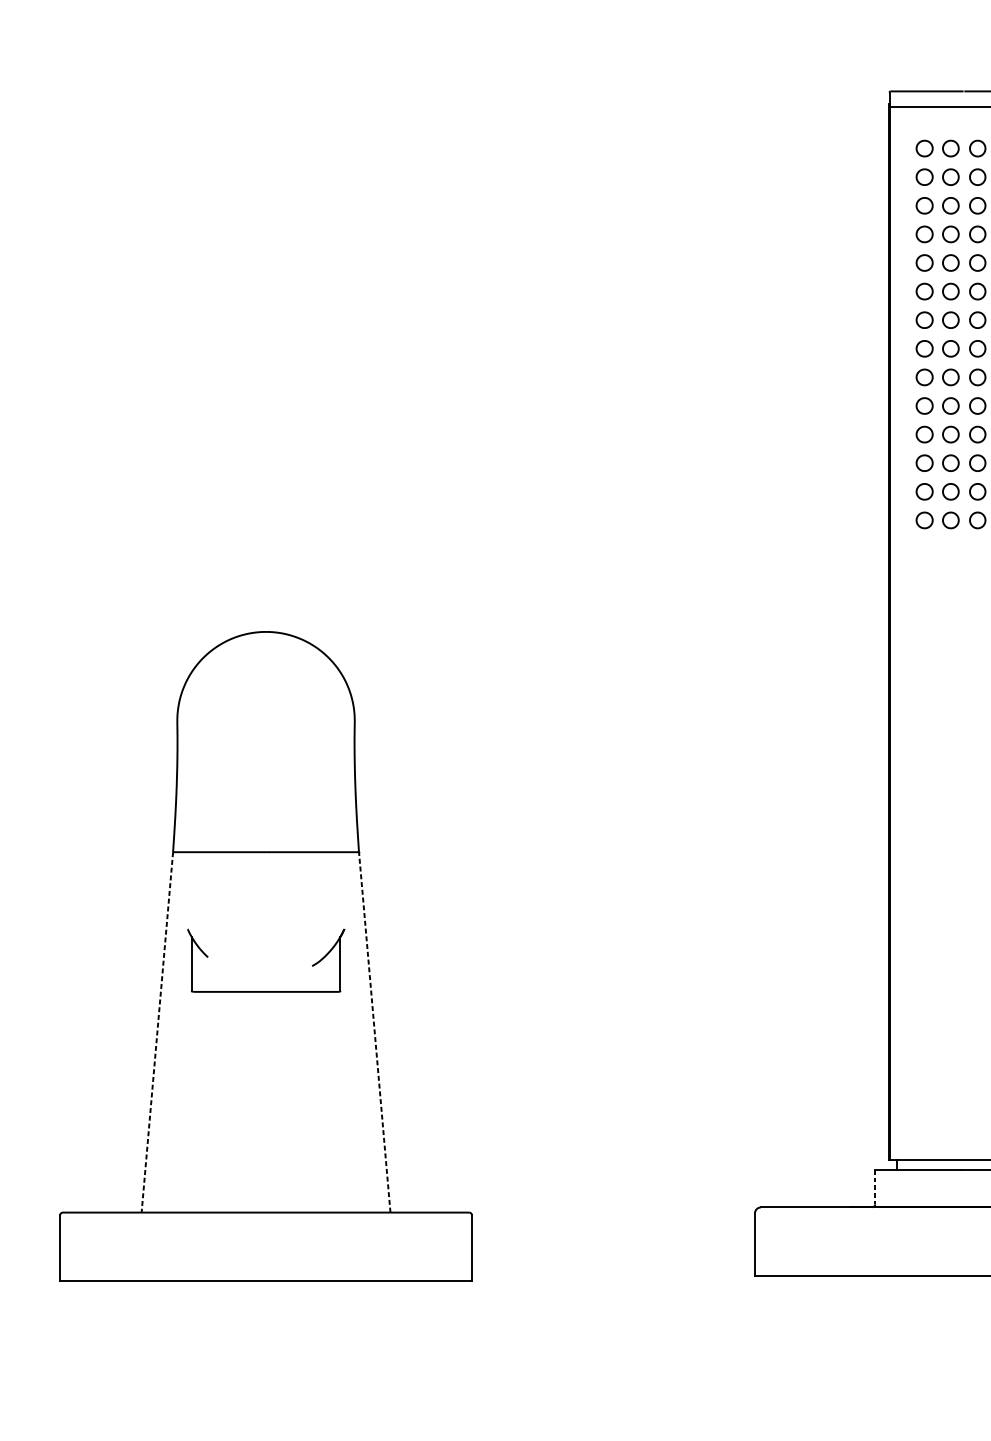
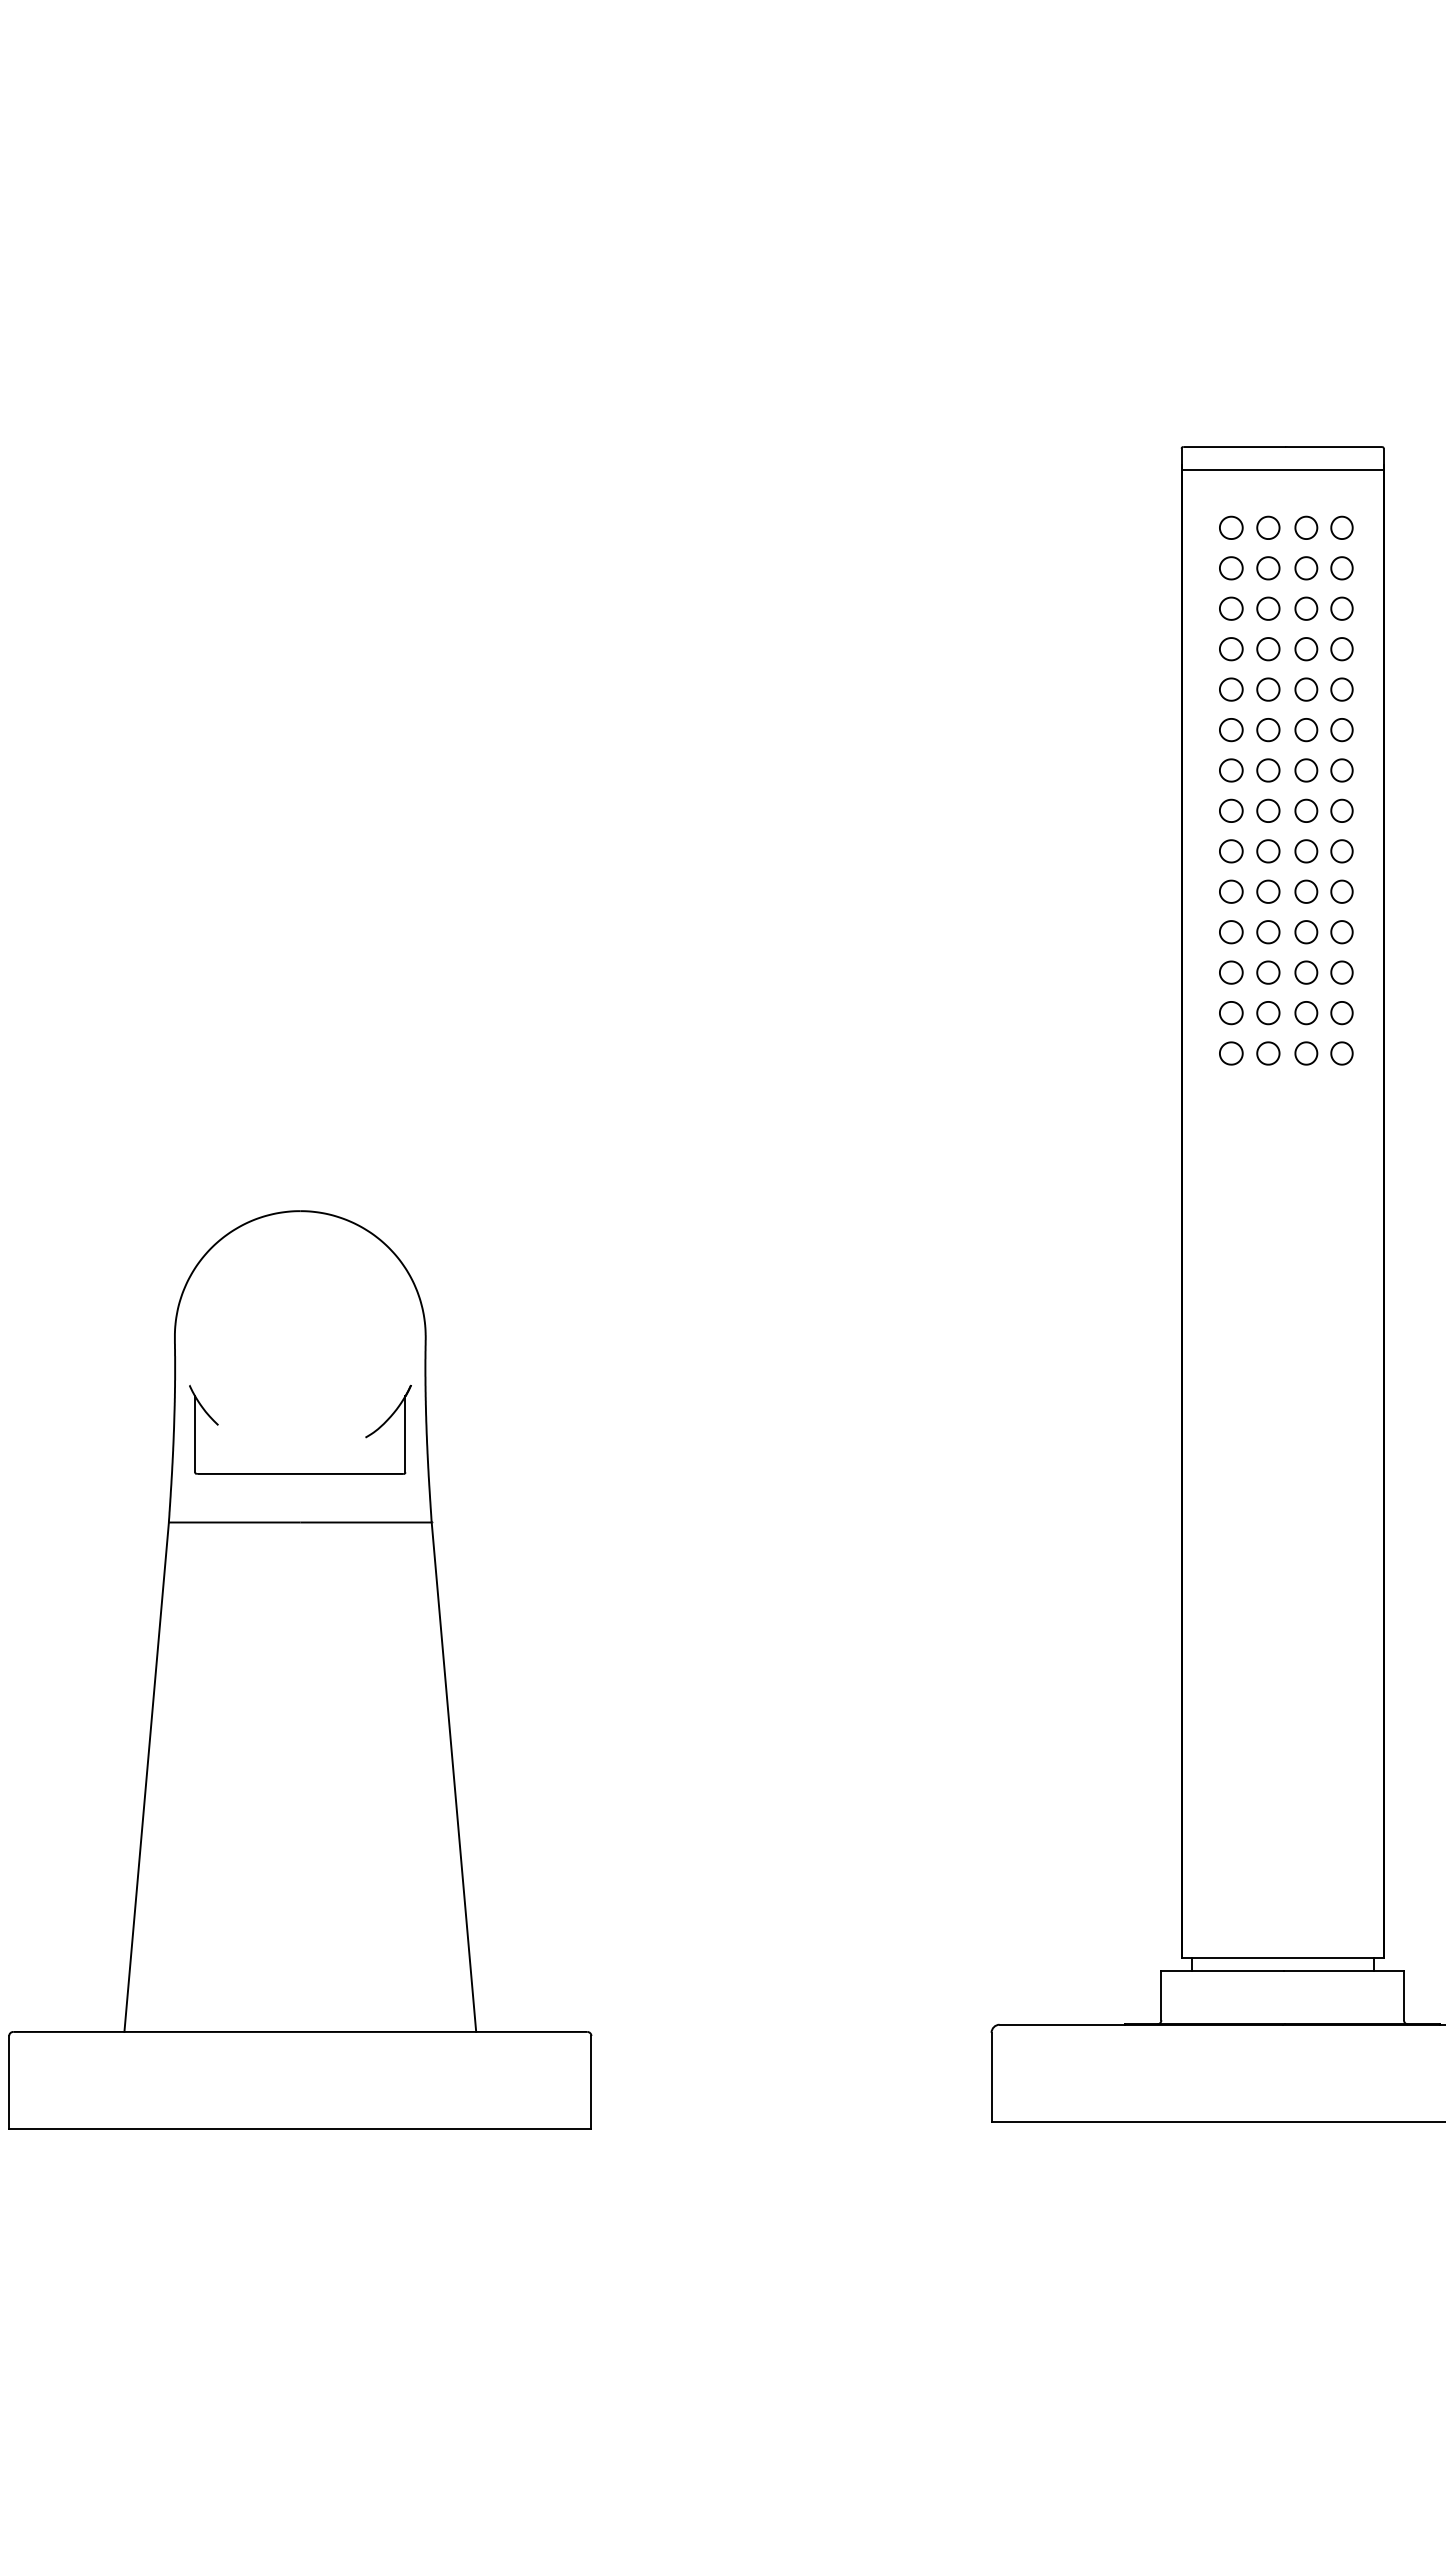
part: (266, 991) -> (300, 1473), moved
line: (157, 1032) -> (146, 1777), dashed -> solid
line: (374, 1032) -> (453, 1777), dashed -> solid
line: (875, 1187) -> (1161, 1996), dashed -> solid

